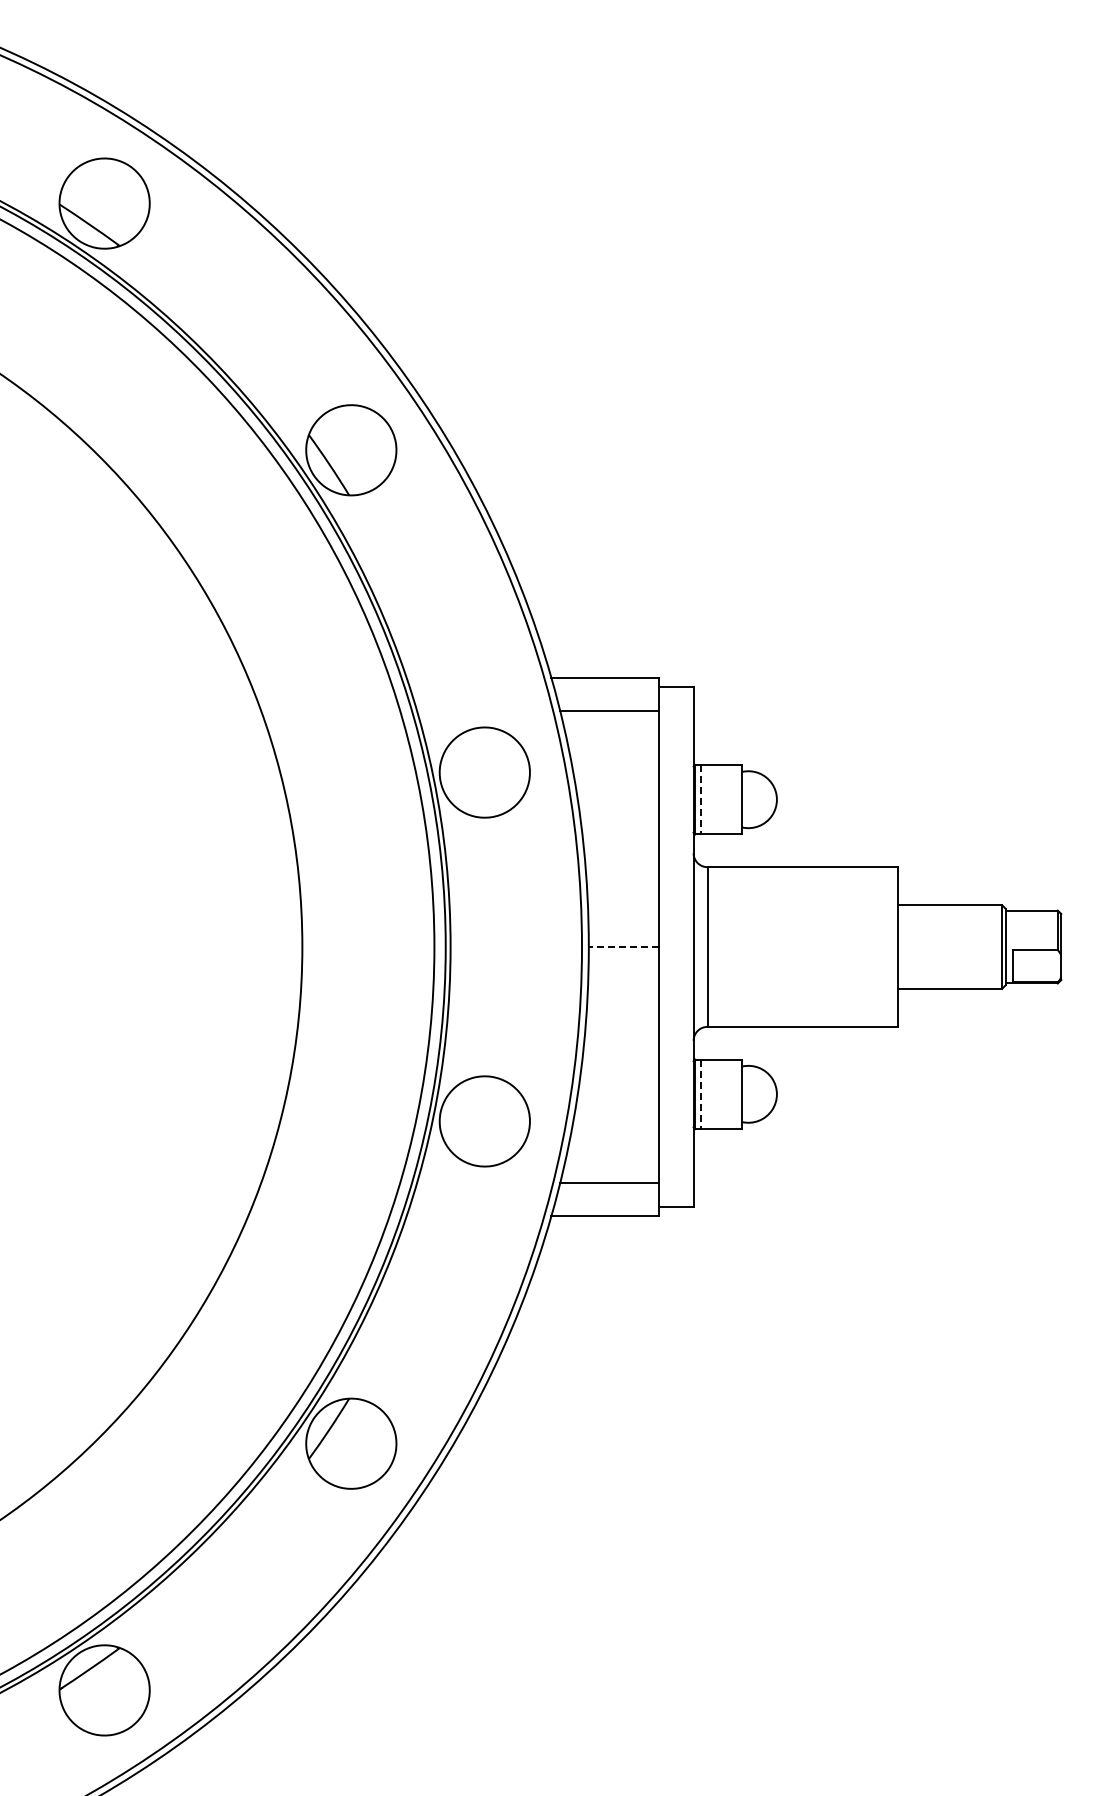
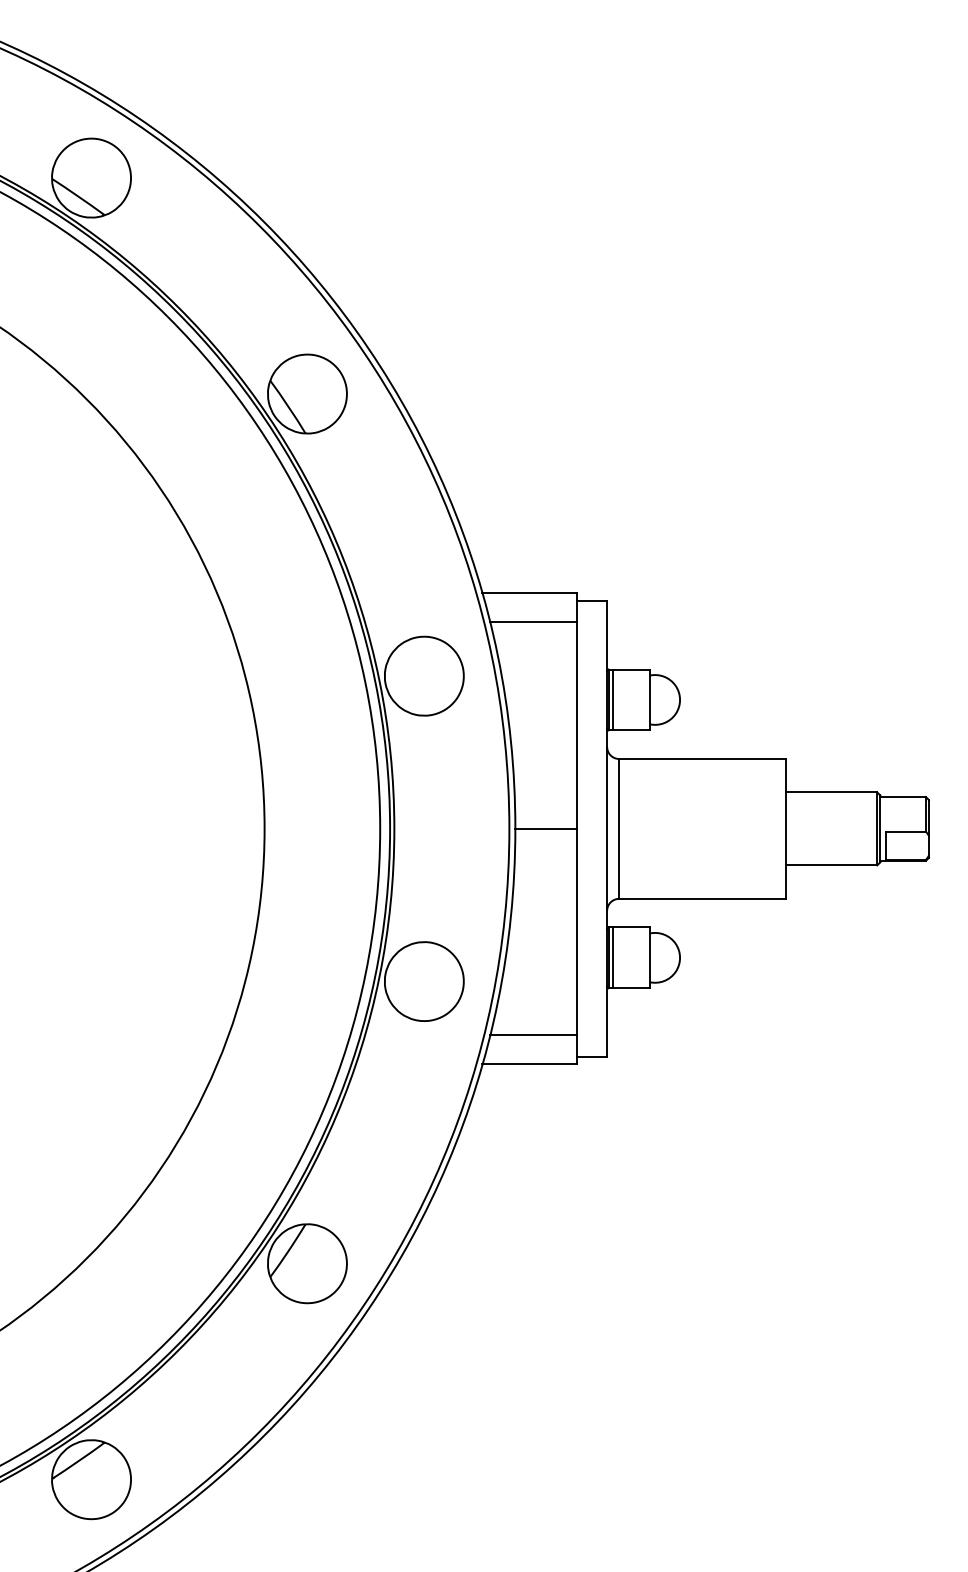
line: (700, 799) -> (613, 699), dashed -> solid
line: (623, 947) -> (545, 829), dashed -> solid
line: (700, 1094) -> (613, 958), dashed -> solid

